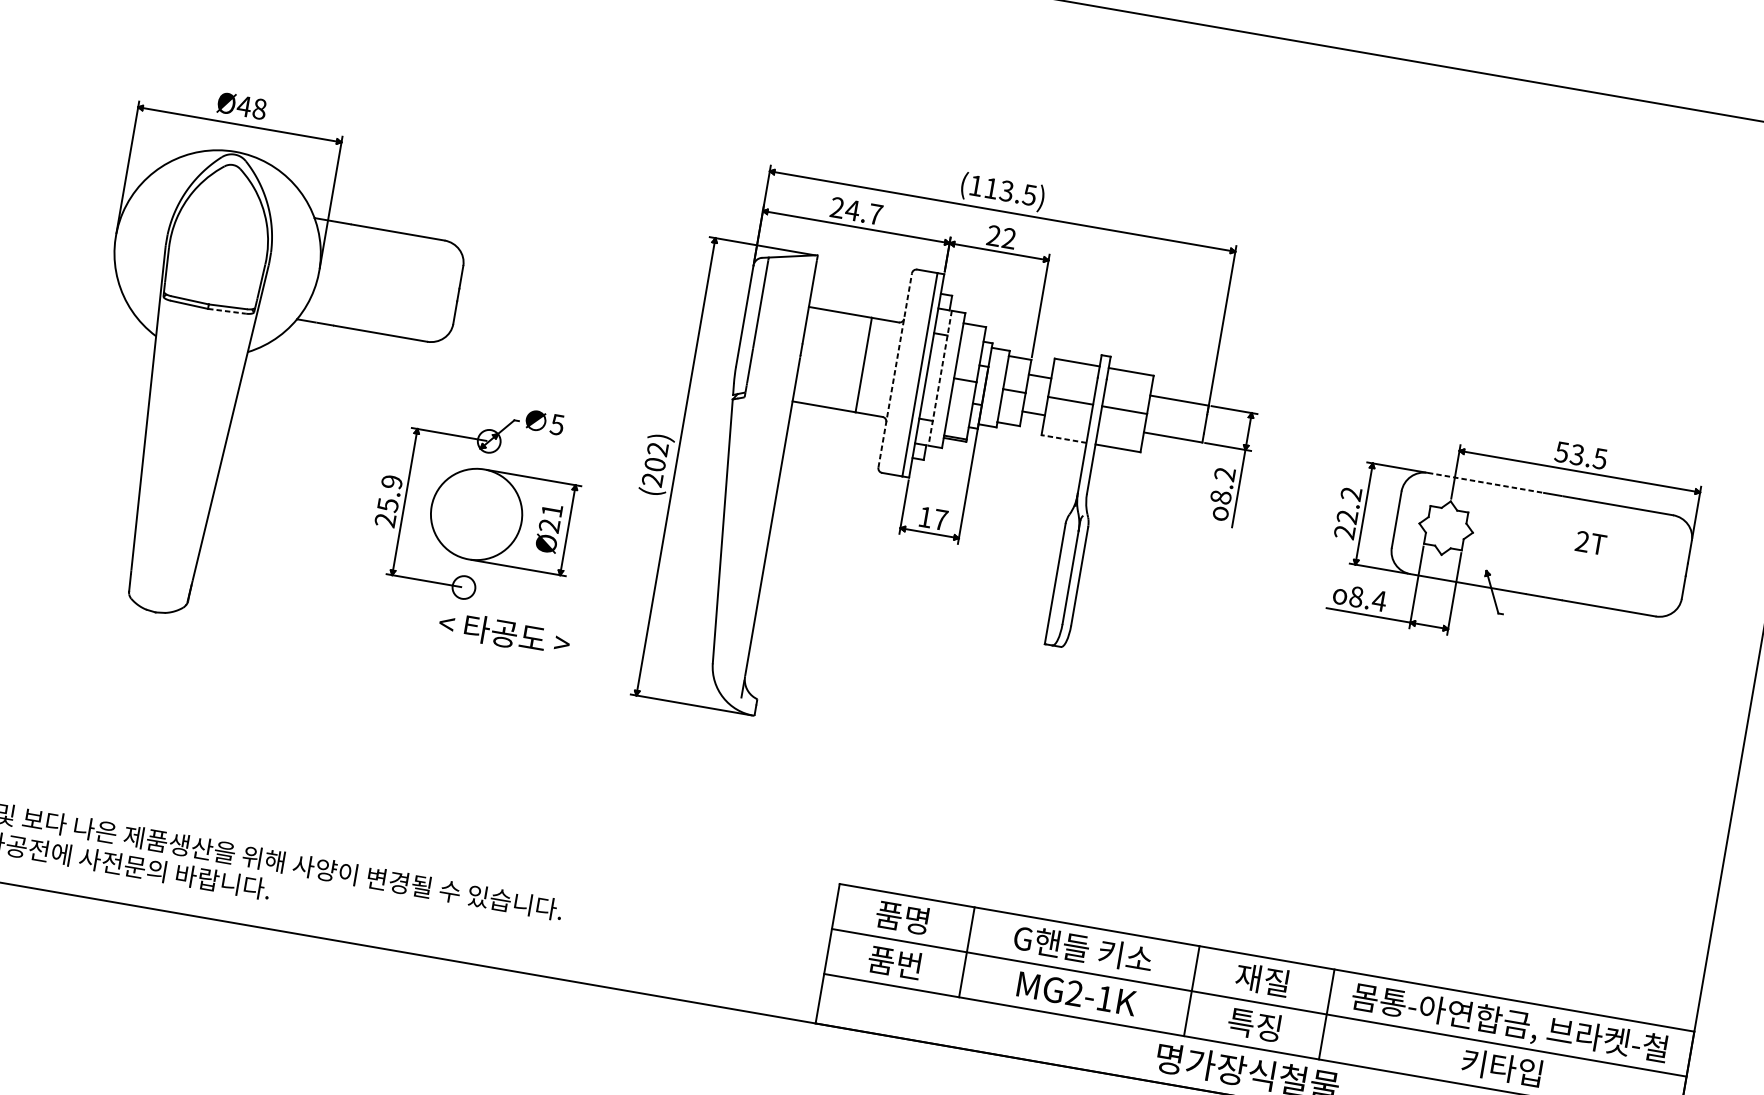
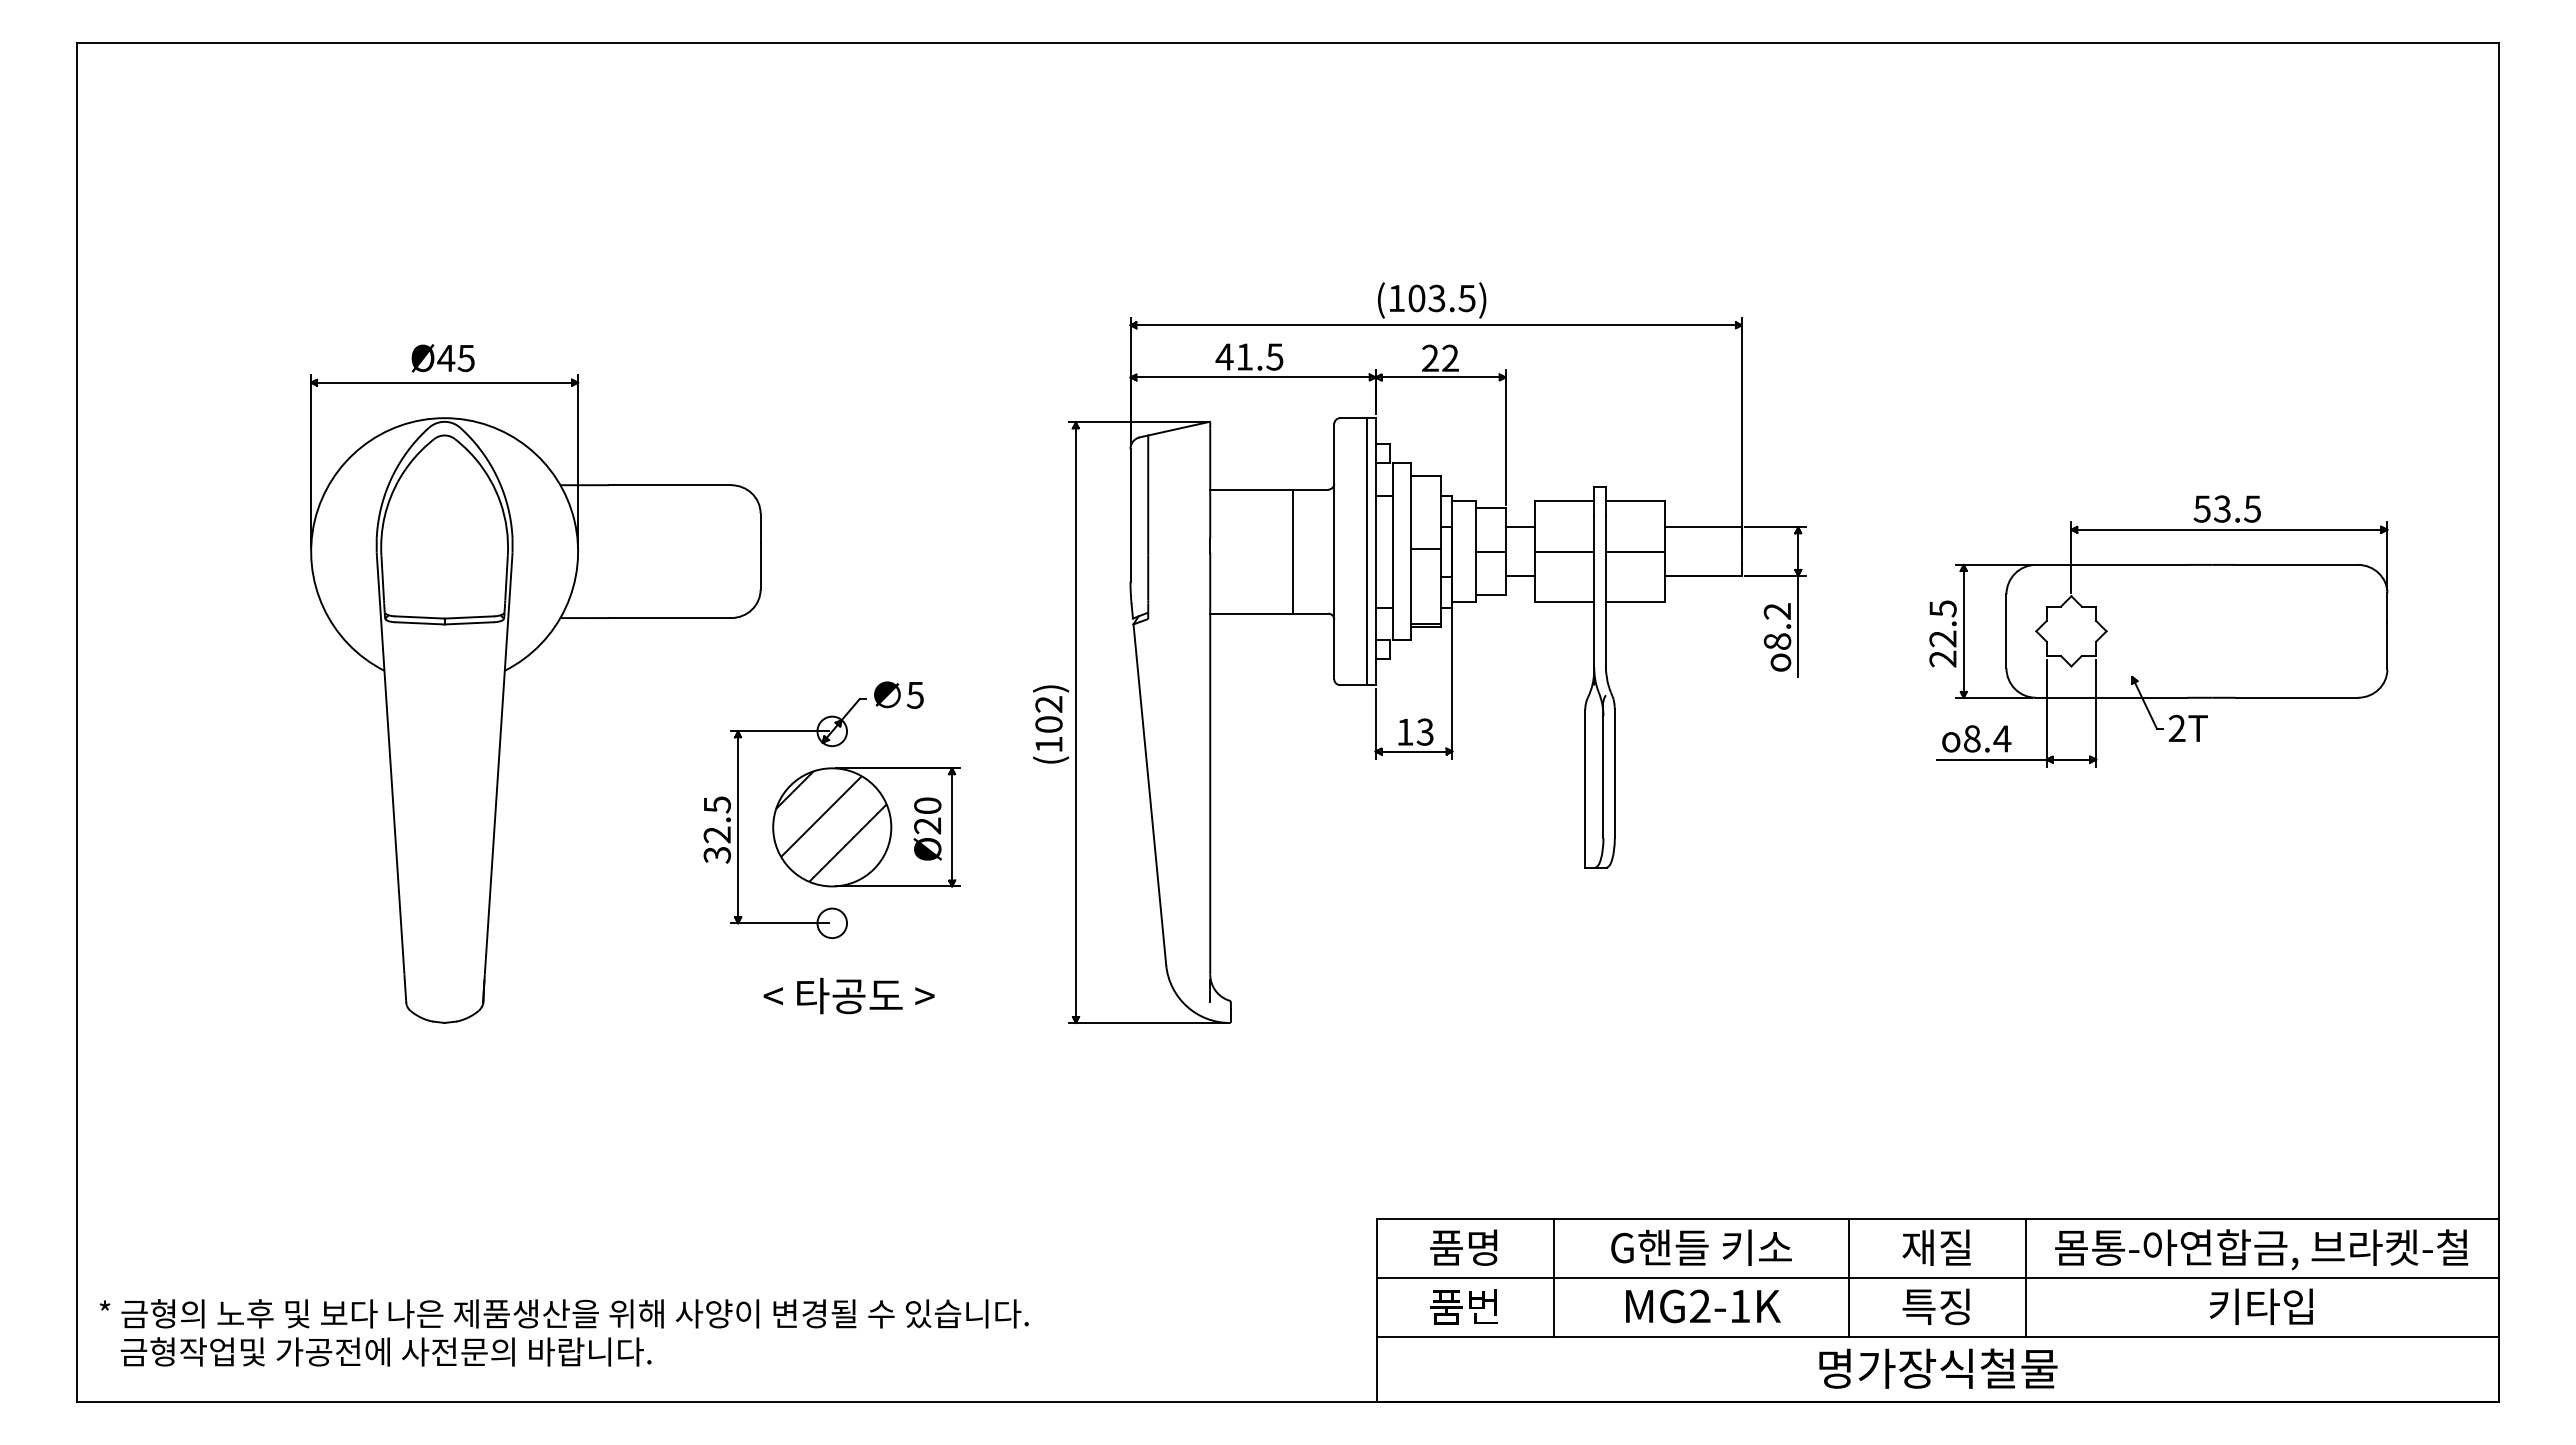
text: (259, 108) -> (465, 357), Ø48 -> Ø45
text: (991, 188) -> (1416, 298), (113.5) -> (103.5)
text: (856, 210) -> (1249, 356), 24.7 -> 41.5
line: (227, 311) -> (469, 623), dashed -> solid
line: (895, 370) -> (1334, 551), dashed -> solid
line: (940, 378) -> (1393, 551), dashed -> solid
line: (1064, 438) -> (1564, 601), dashed -> solid
text: (652, 479) -> (1048, 744), (202) -> (102)
line: (1485, 482) -> (2111, 564), dashed -> solid
text: (1350, 493) -> (1942, 608), 22.2 -> 22.5
text: (388, 500) -> (717, 829), 25.9 -> 32.5
text: (552, 510) -> (927, 805), Ø21 -> Ø20
hatch: (476, 513) -> (831, 826), added
text: (940, 519) -> (1424, 731), 17 -> 13
text: (1590, 542) -> (2187, 727), moved
text: (504, 633) -> (848, 995), moved

